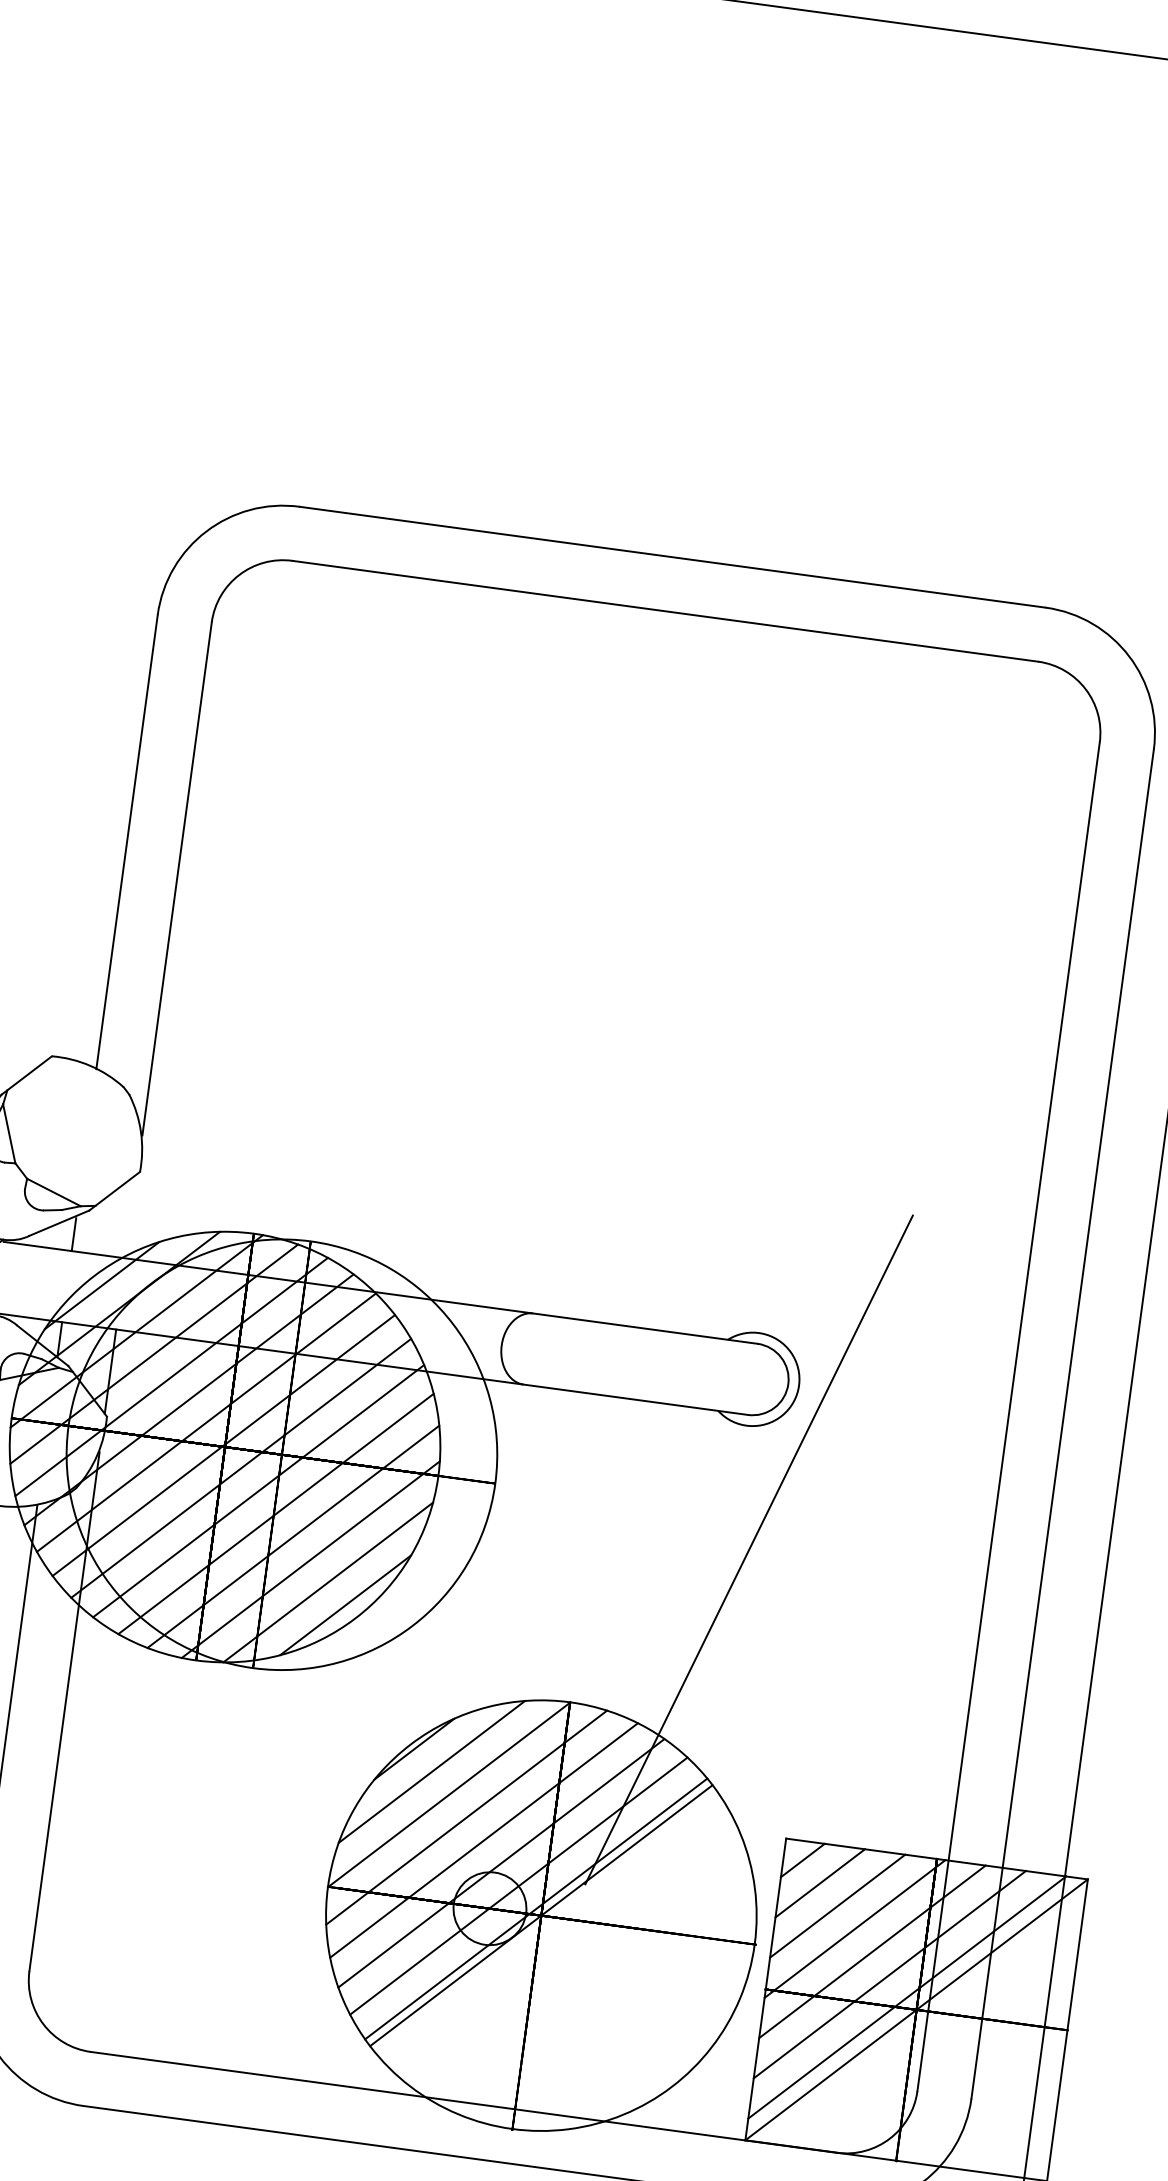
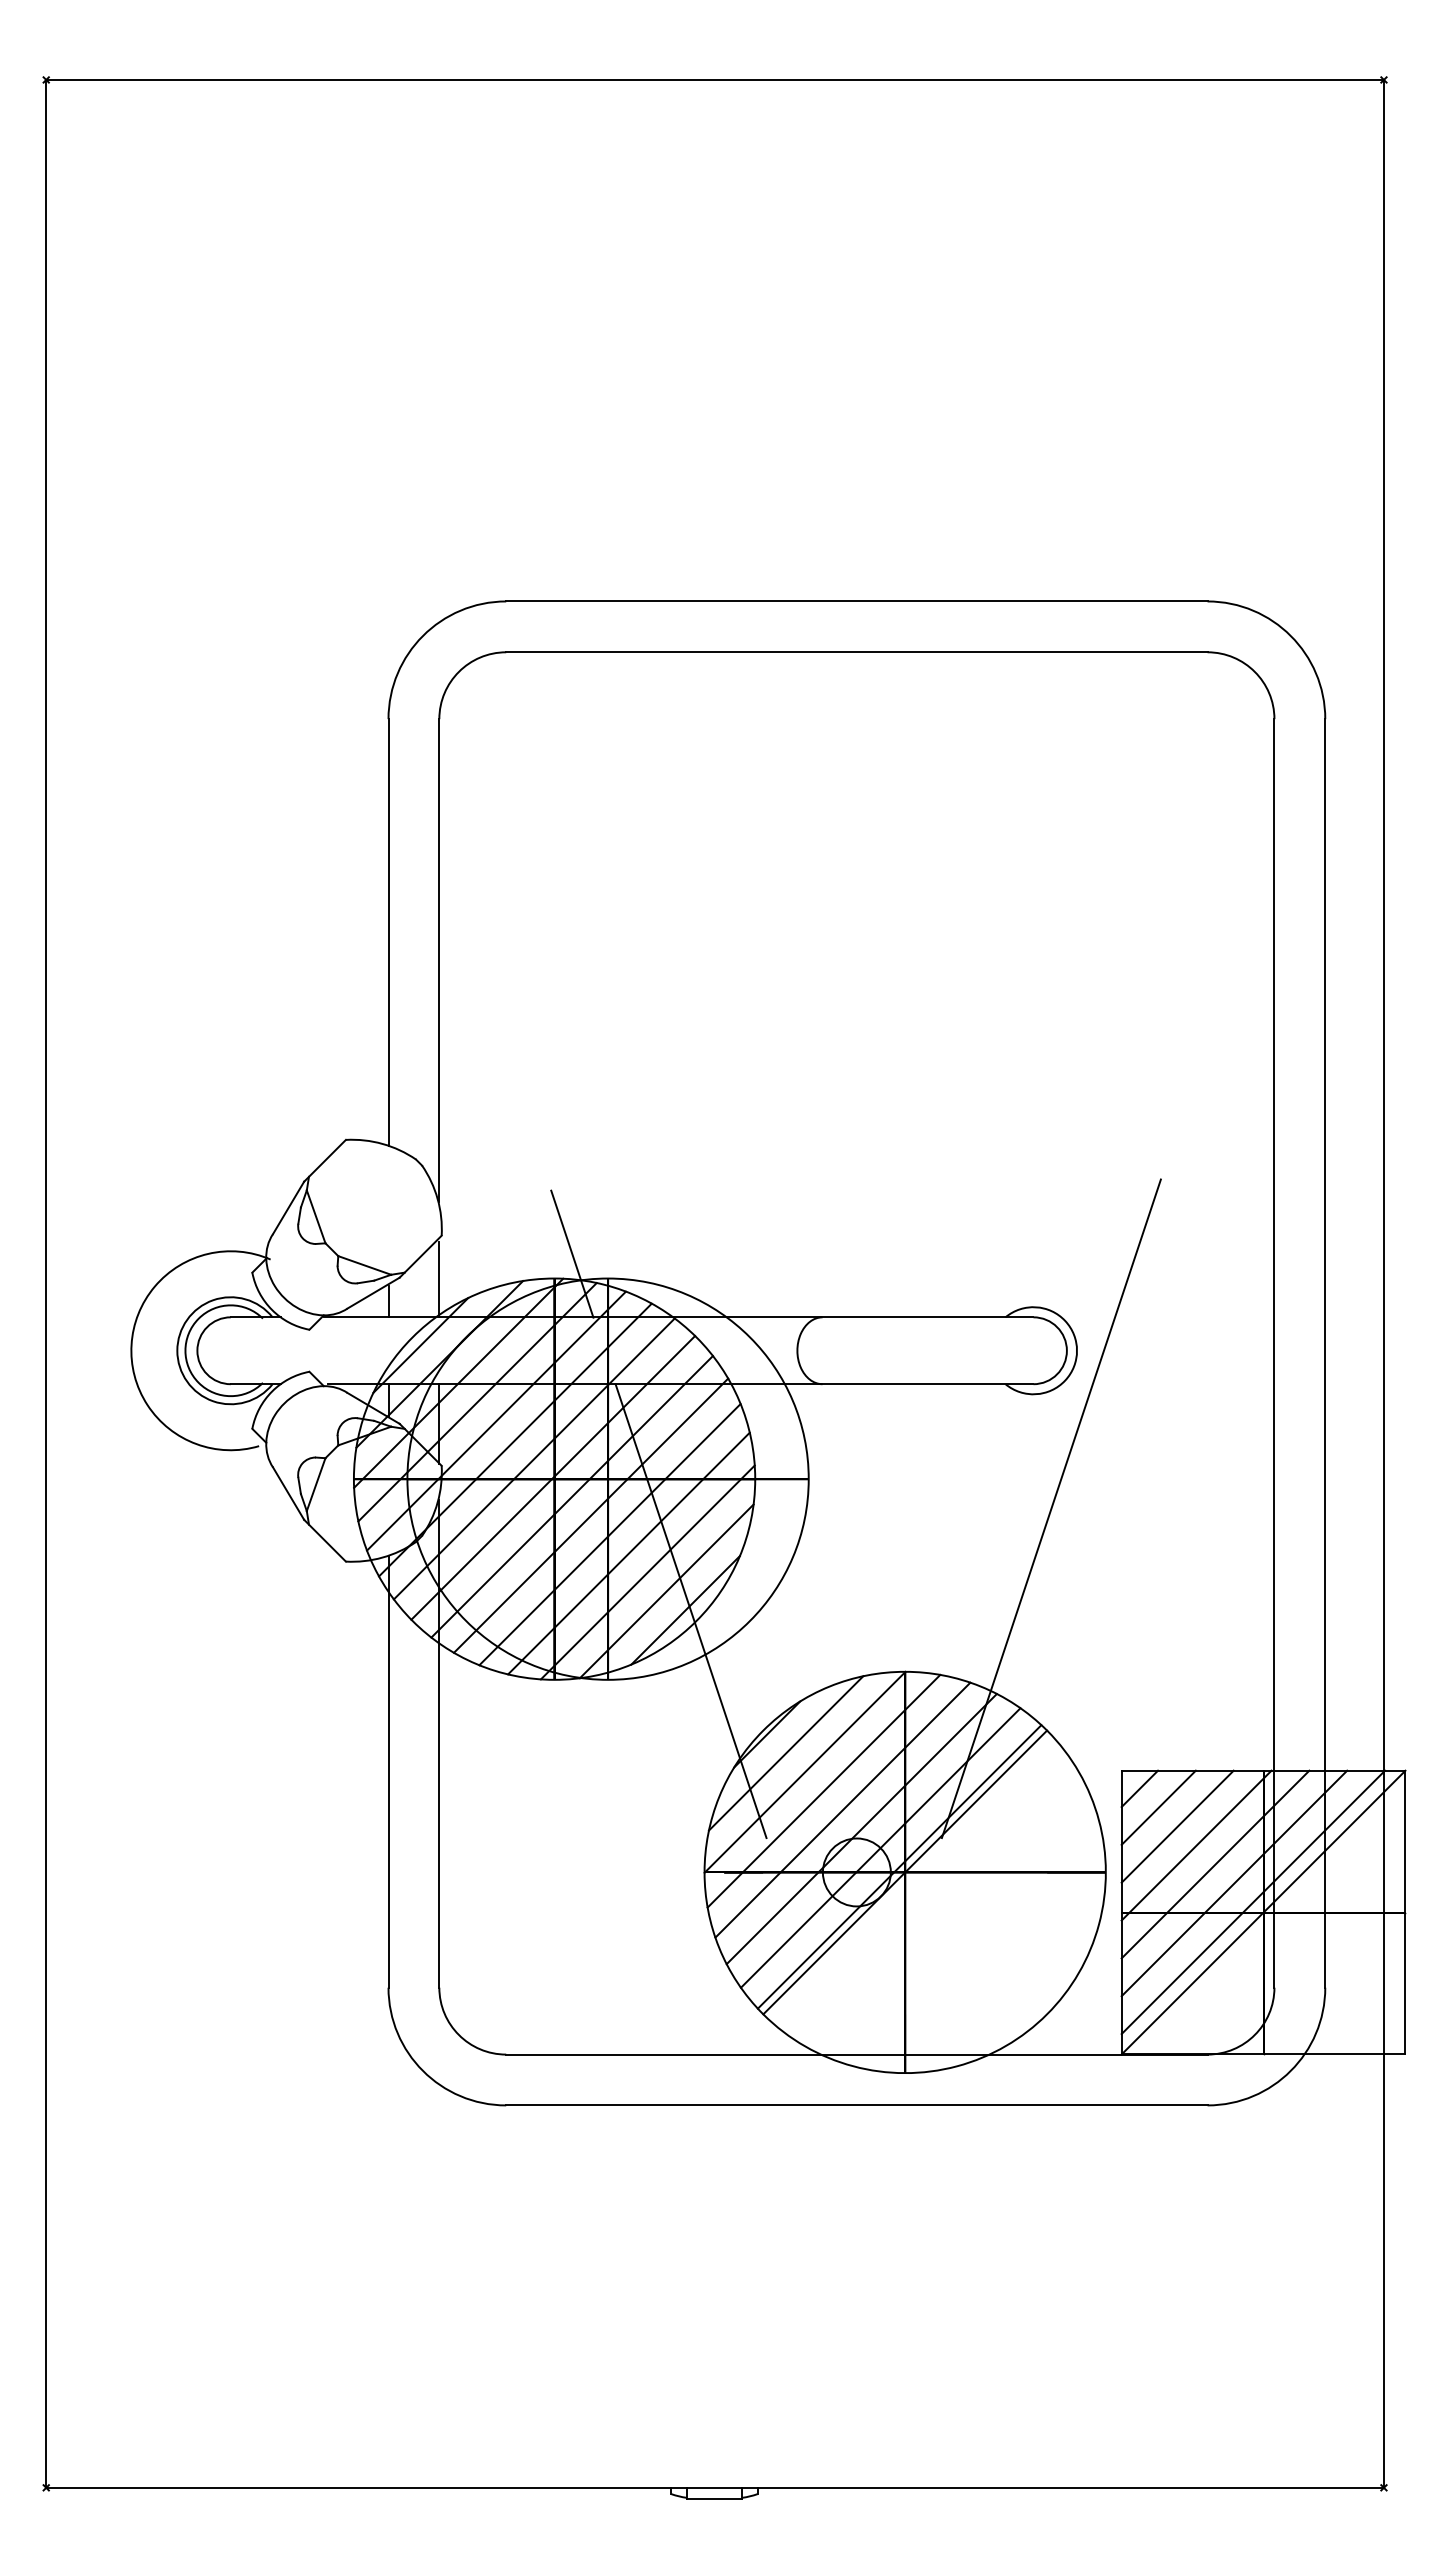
line: (276, 1209) -> (572, 1253), added
line: (131, 1218) -> (439, 1279), added
line: (350, 1607) -> (690, 1611), added

